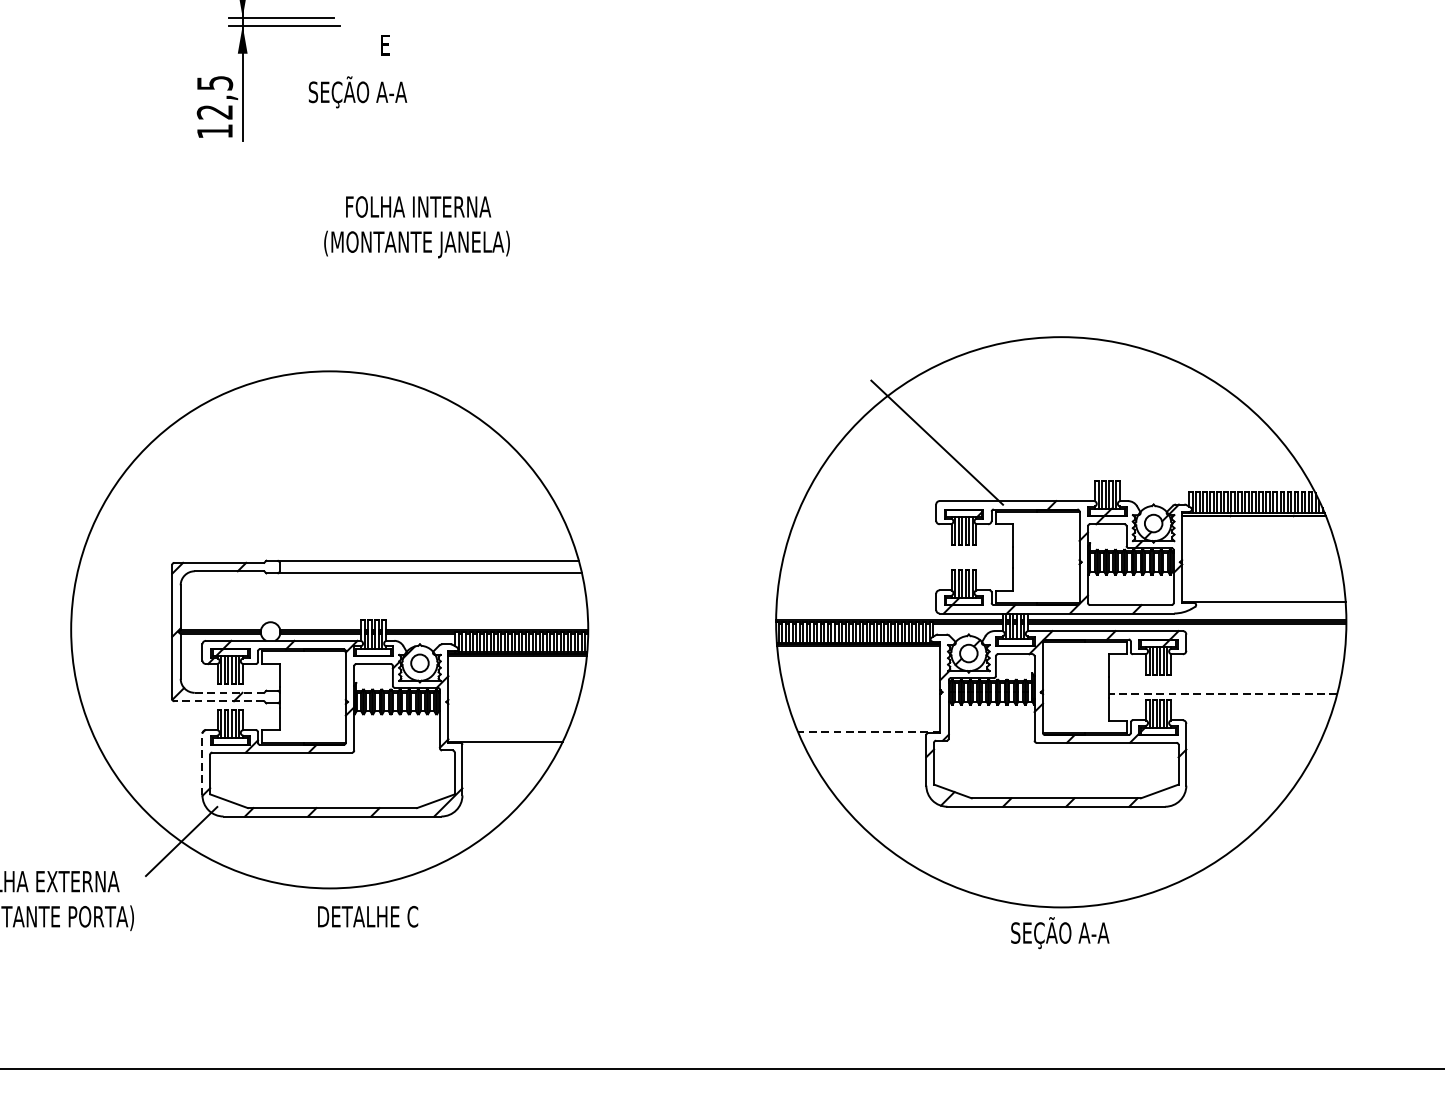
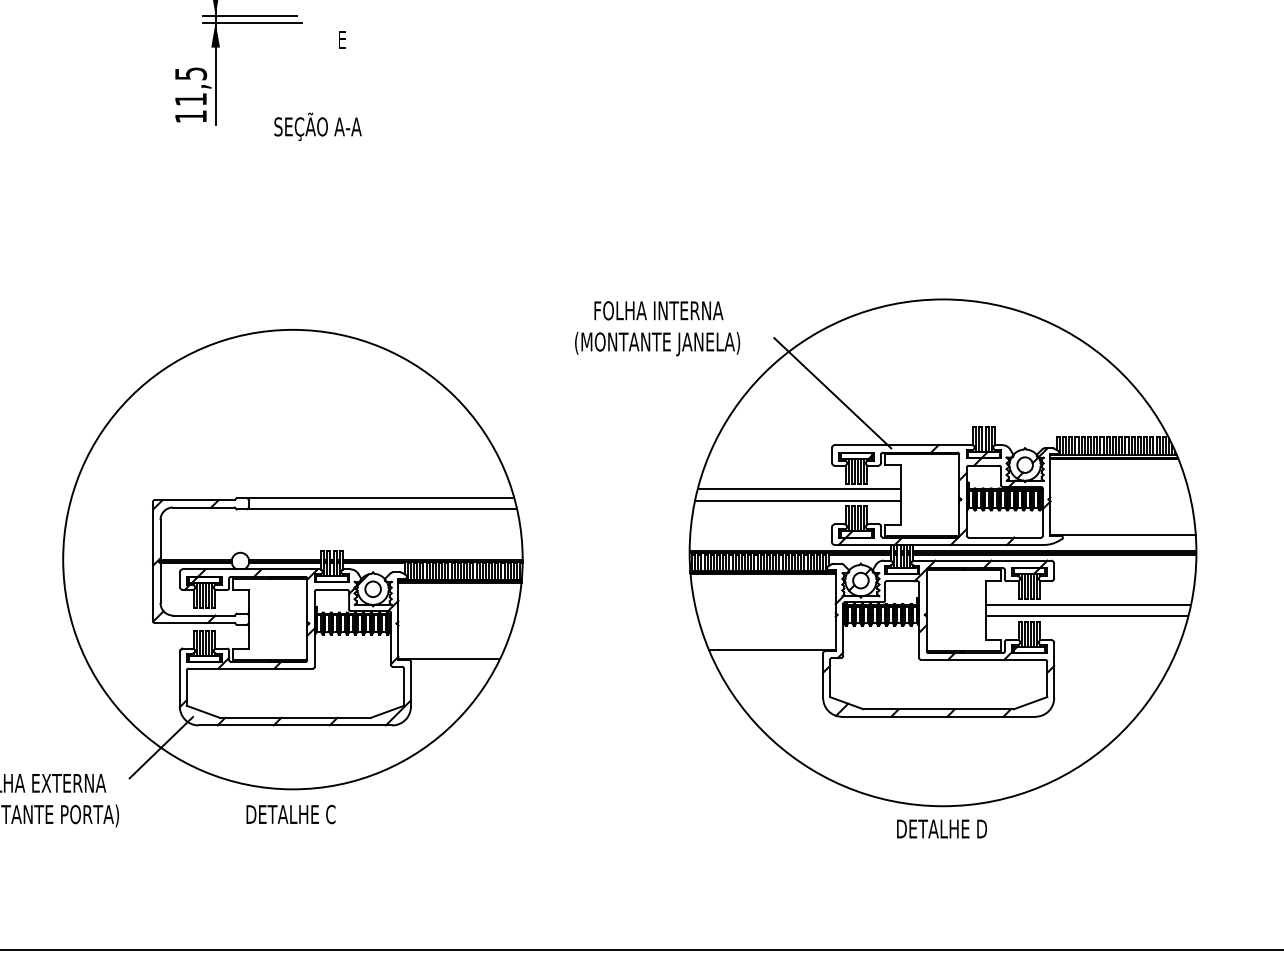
text: (357, 91) -> (317, 126), moved
text: (214, 112) -> (190, 99), 12,5 -> 11,5
text: (416, 226) -> (657, 328), moved
line: (898, 551) -> (798, 489), added
line: (897, 563) -> (797, 500), added
line: (1224, 680) -> (1088, 604), added
line: (229, 692) -> (203, 615), dashed -> solid
line: (1222, 693) -> (1086, 616), dashed -> solid
line: (218, 701) -> (194, 623), dashed -> solid
line: (868, 732) -> (771, 650), dashed -> solid
line: (202, 763) -> (179, 678), dashed -> solid
text: (367, 916) -> (290, 814), moved
text: (1060, 932) -> (942, 828), SEÇÃO A-A -> DETALHE D

